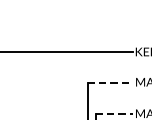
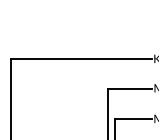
line: (110, 82) -> (129, 88), dashed -> solid
line: (114, 114) -> (133, 119), dashed -> solid

